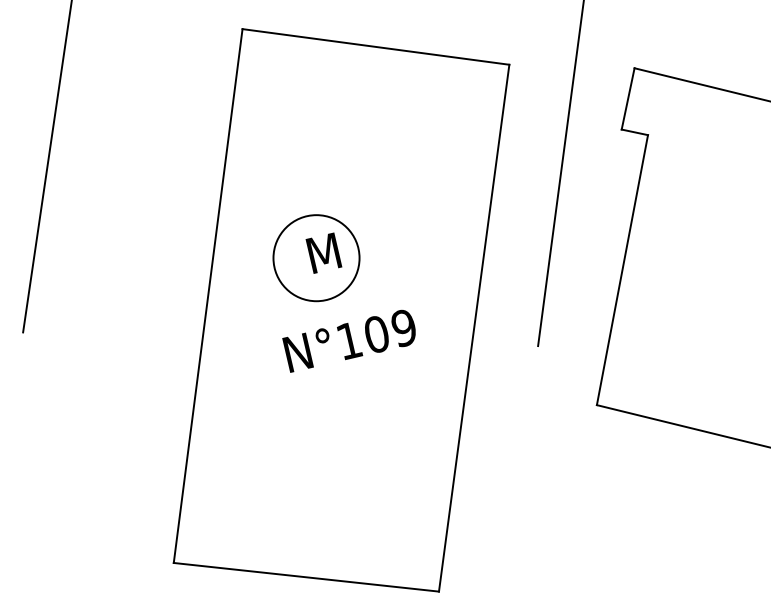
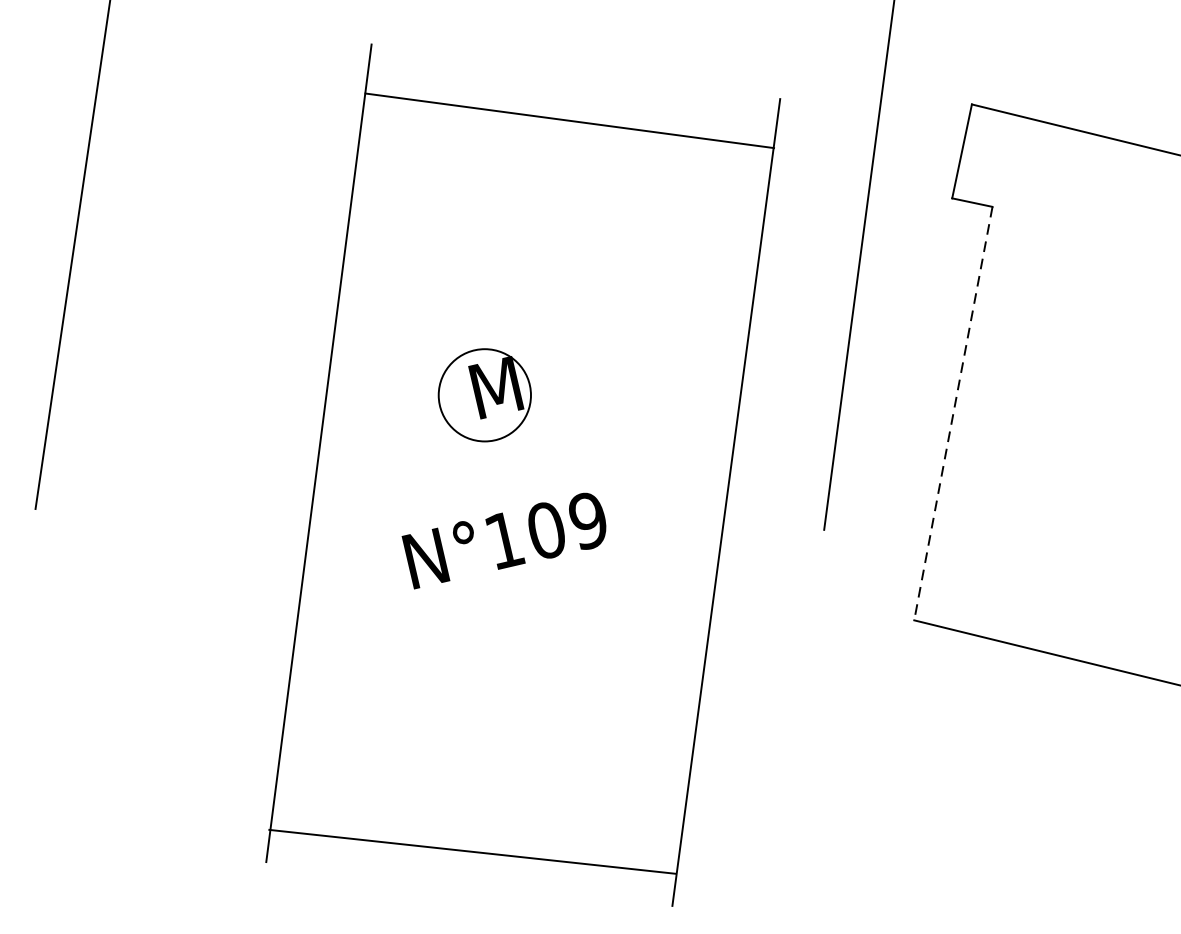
line: (375, 46) -> (569, 120), moved
circle: (316, 258) -> (484, 395), size x0.7
line: (622, 270) -> (953, 414), solid -> dashed
text: (348, 340) -> (503, 539), moved
line: (305, 576) -> (471, 850), moved

